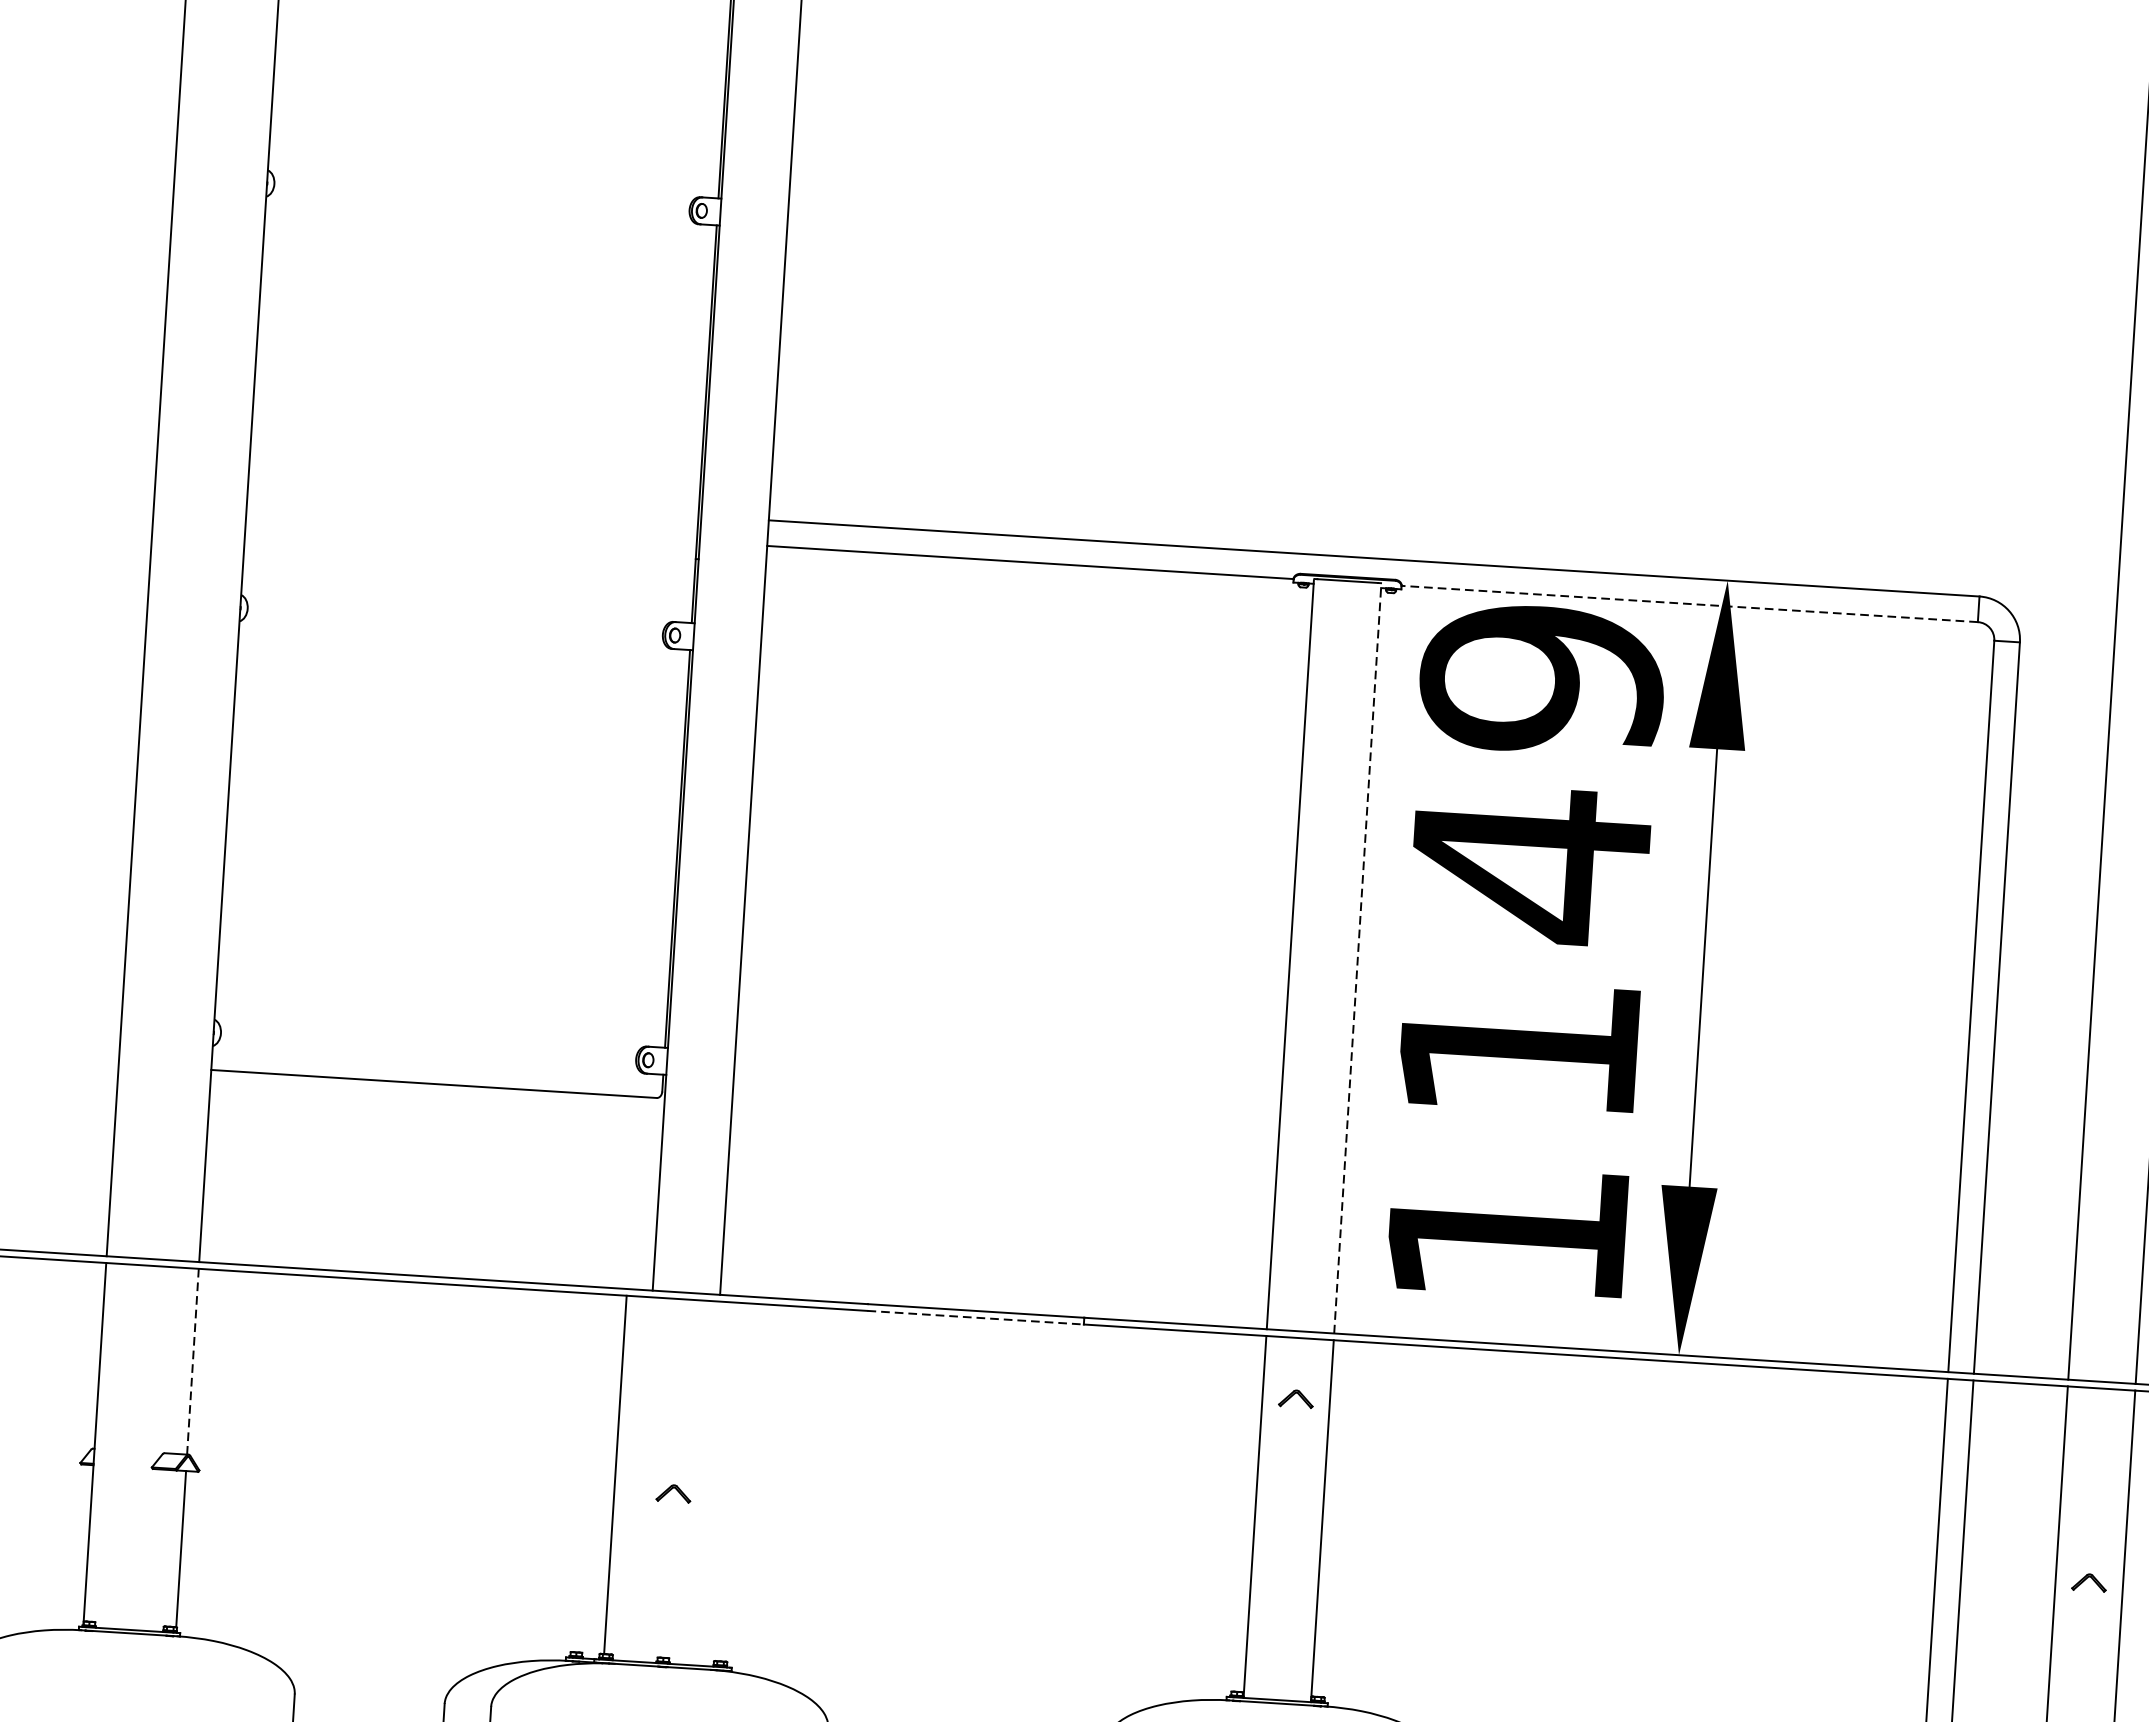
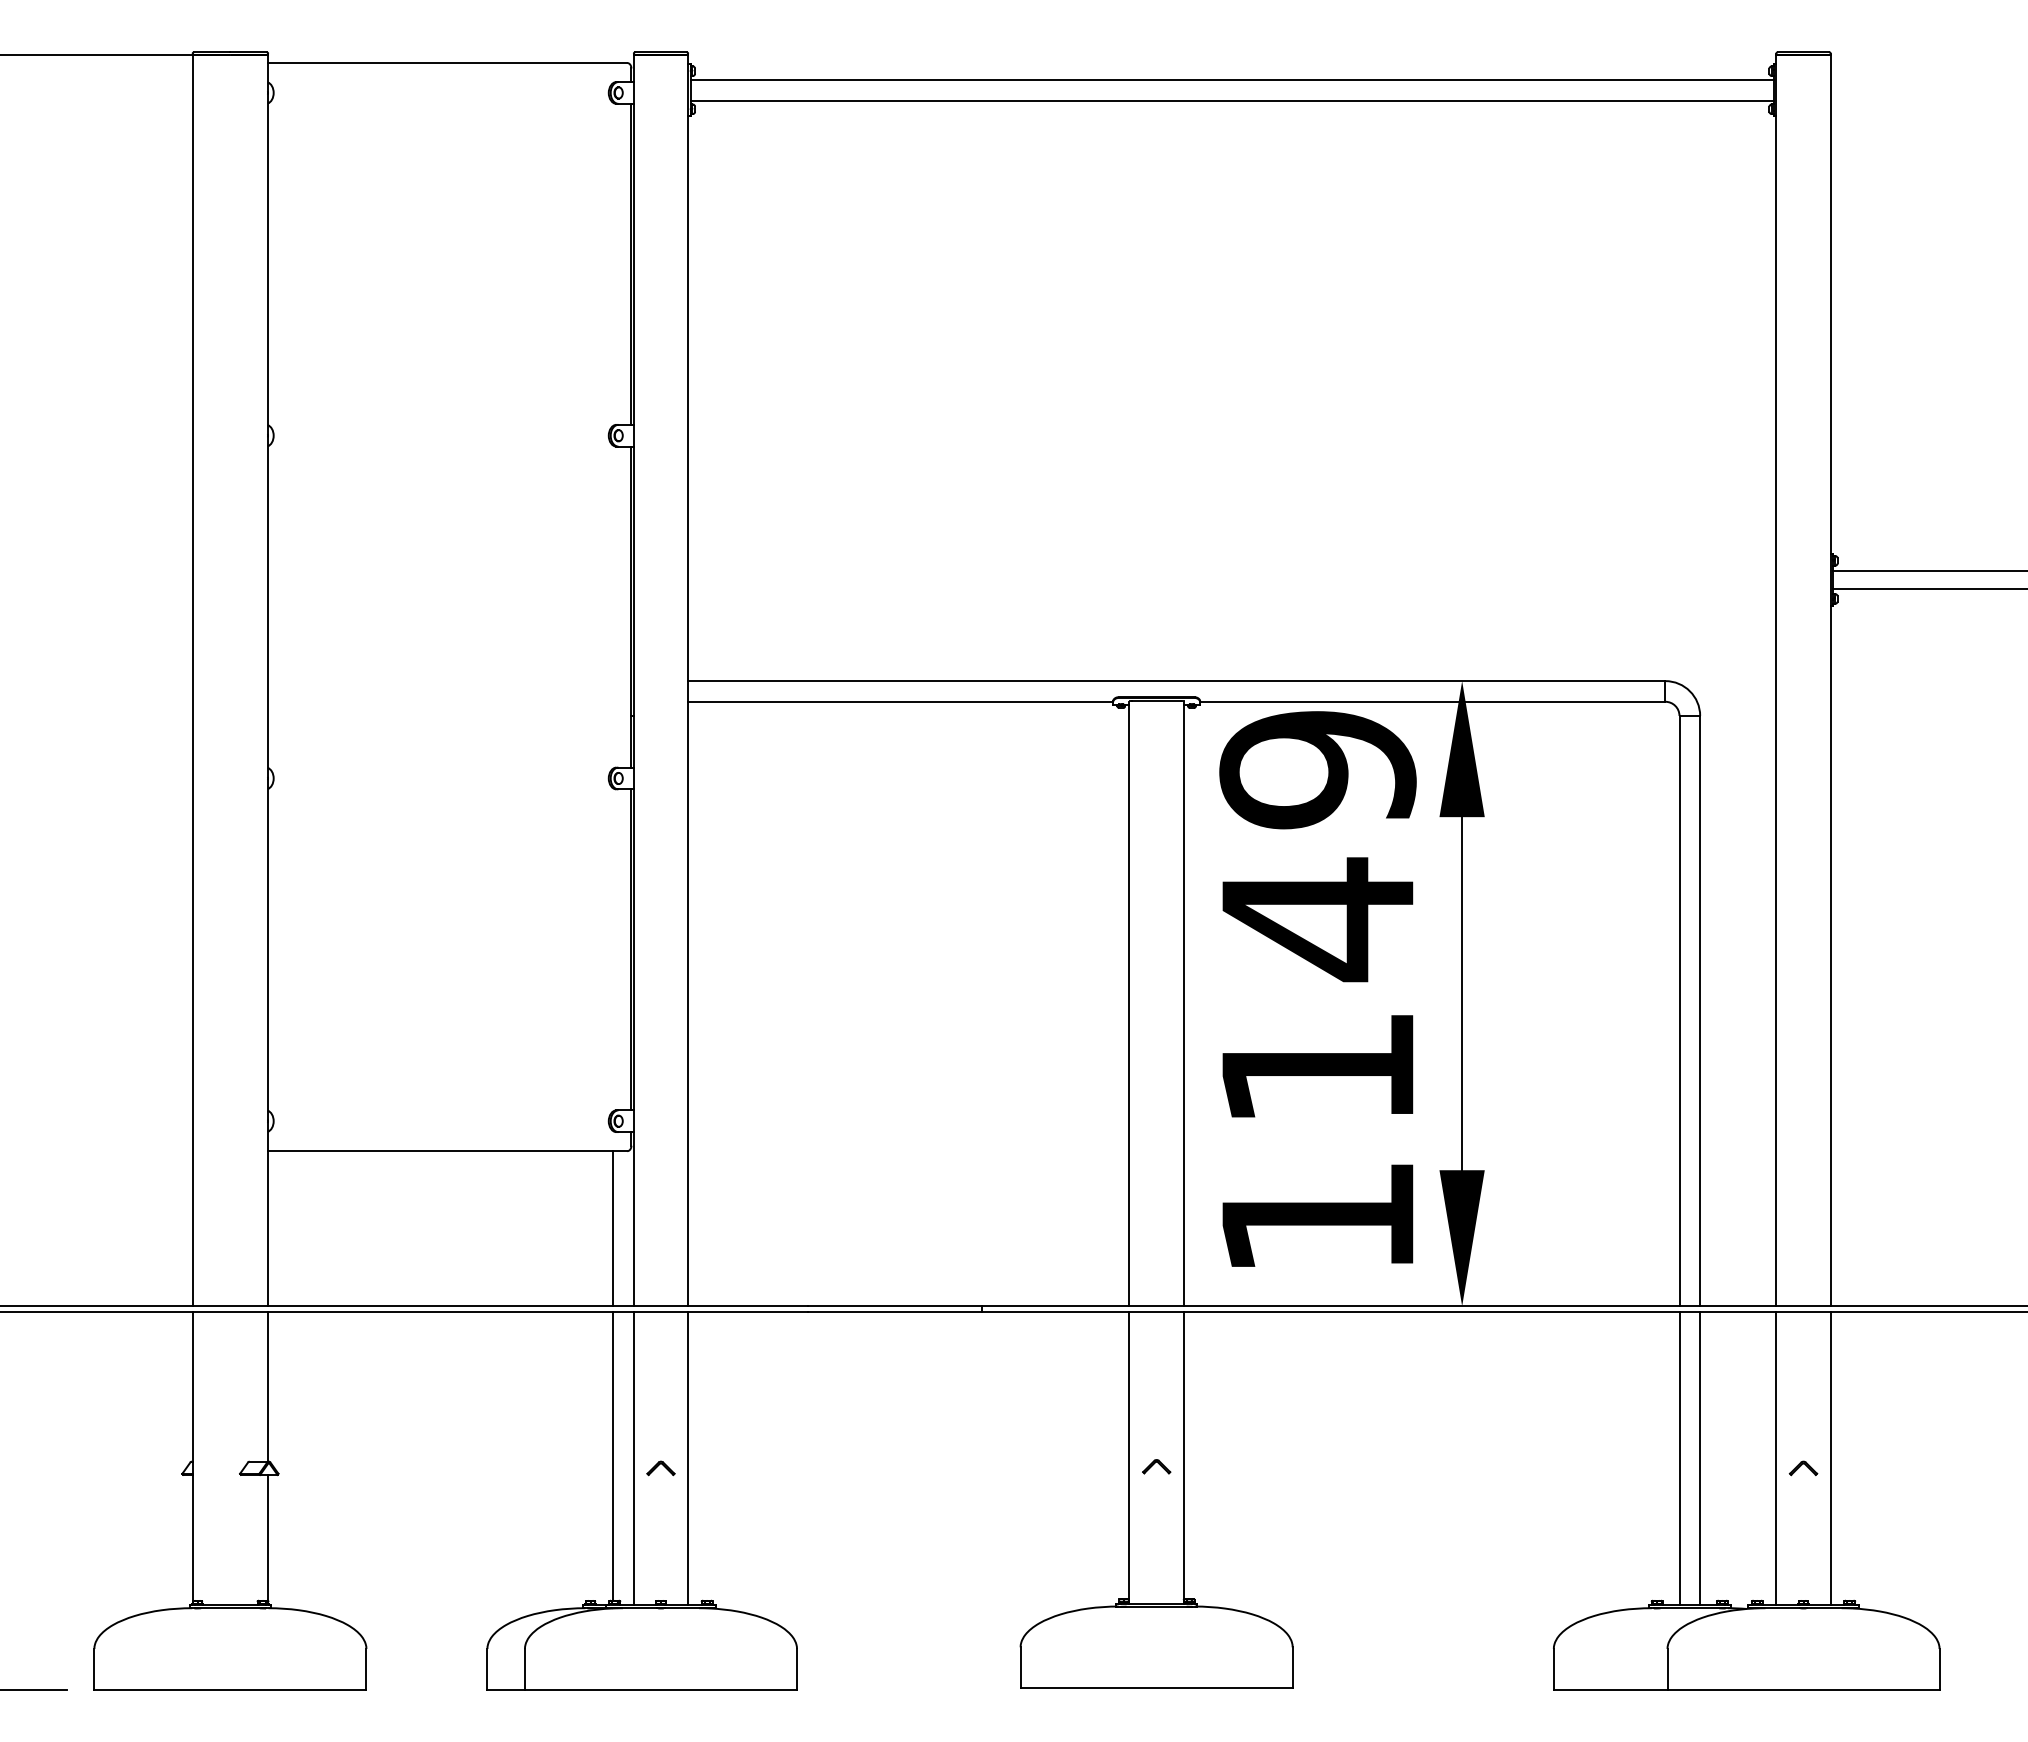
line: (1689, 603) -> (1432, 701), dashed -> solid
line: (1357, 958) -> (1183, 1003), dashed -> solid
line: (633, 1192) -> (613, 1228), added
line: (976, 1317) -> (895, 1311), dashed -> solid
line: (192, 1361) -> (267, 1386), dashed -> solid
part: (1296, 1398) -> (1156, 1466), moved
line: (640, 1479) -> (633, 1458), added
line: (708, 1483) -> (688, 1458), added

